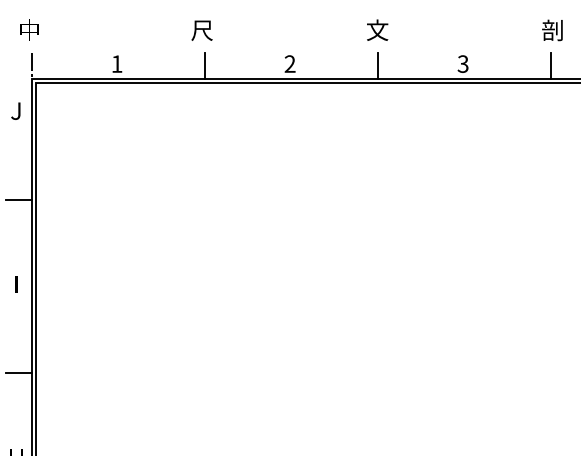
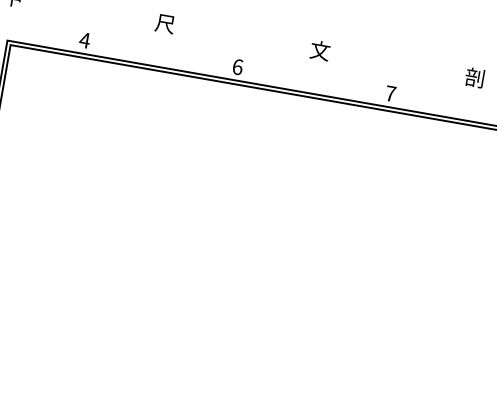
text: (116, 63) -> (84, 39), 1 -> 4
text: (289, 63) -> (237, 66), 2 -> 6
text: (462, 63) -> (390, 93), 3 -> 7
line: (31, 66) -> (8, 29), removed
line: (205, 66) -> (162, 56), removed
line: (378, 66) -> (315, 82), removed
line: (551, 66) -> (468, 109), removed

